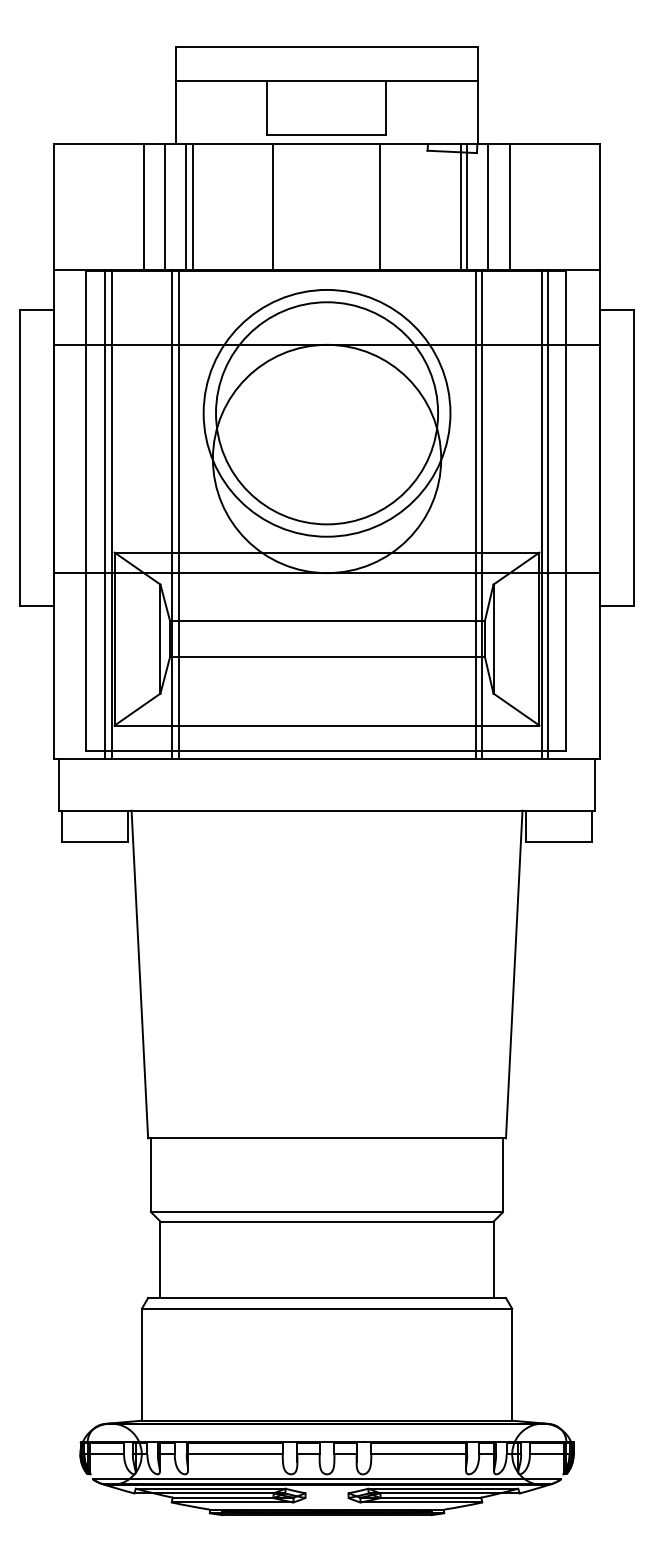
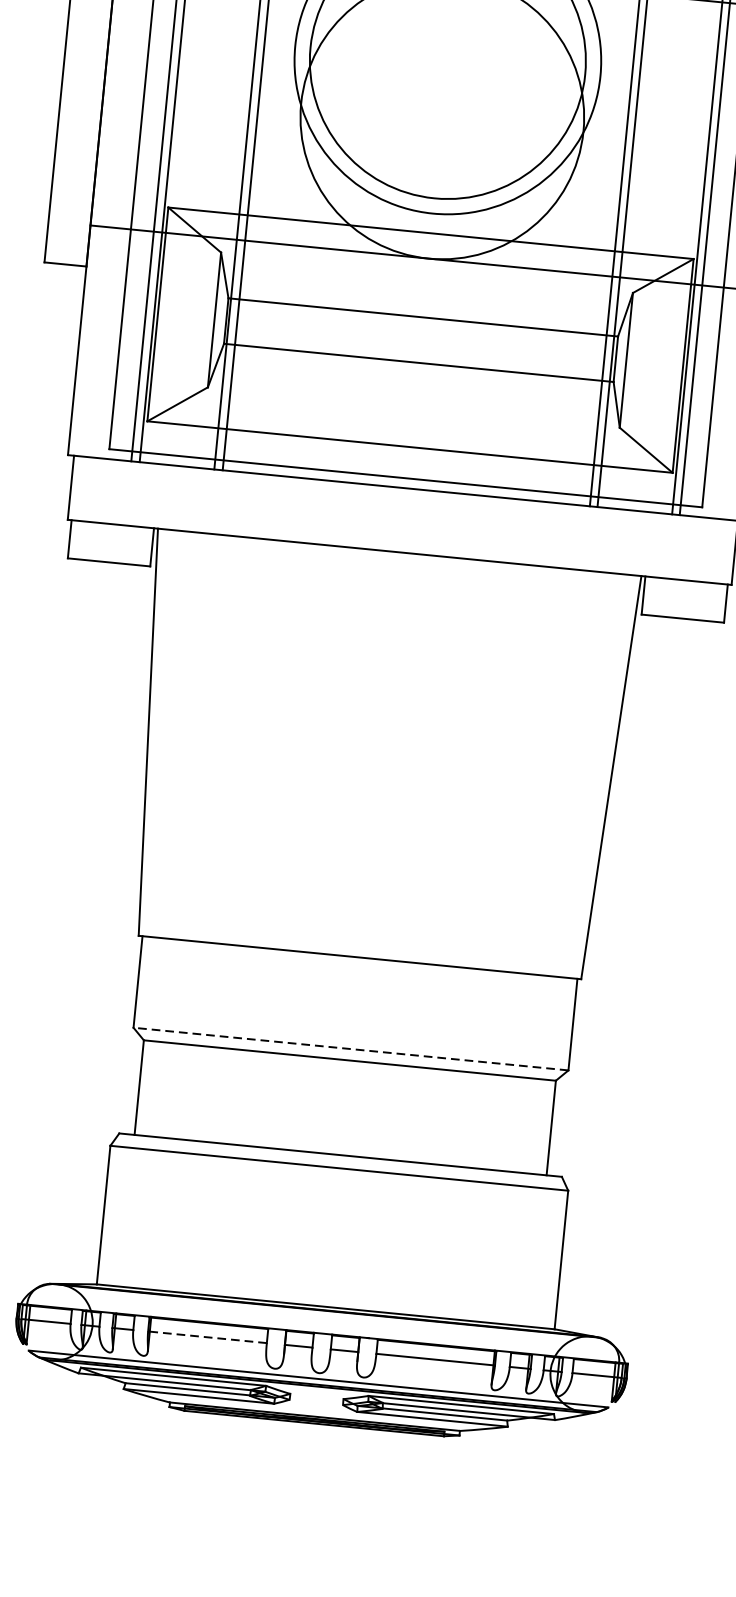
line: (327, 1212) -> (351, 1049), solid -> dashed
line: (234, 1454) -> (207, 1337), solid -> dashed

